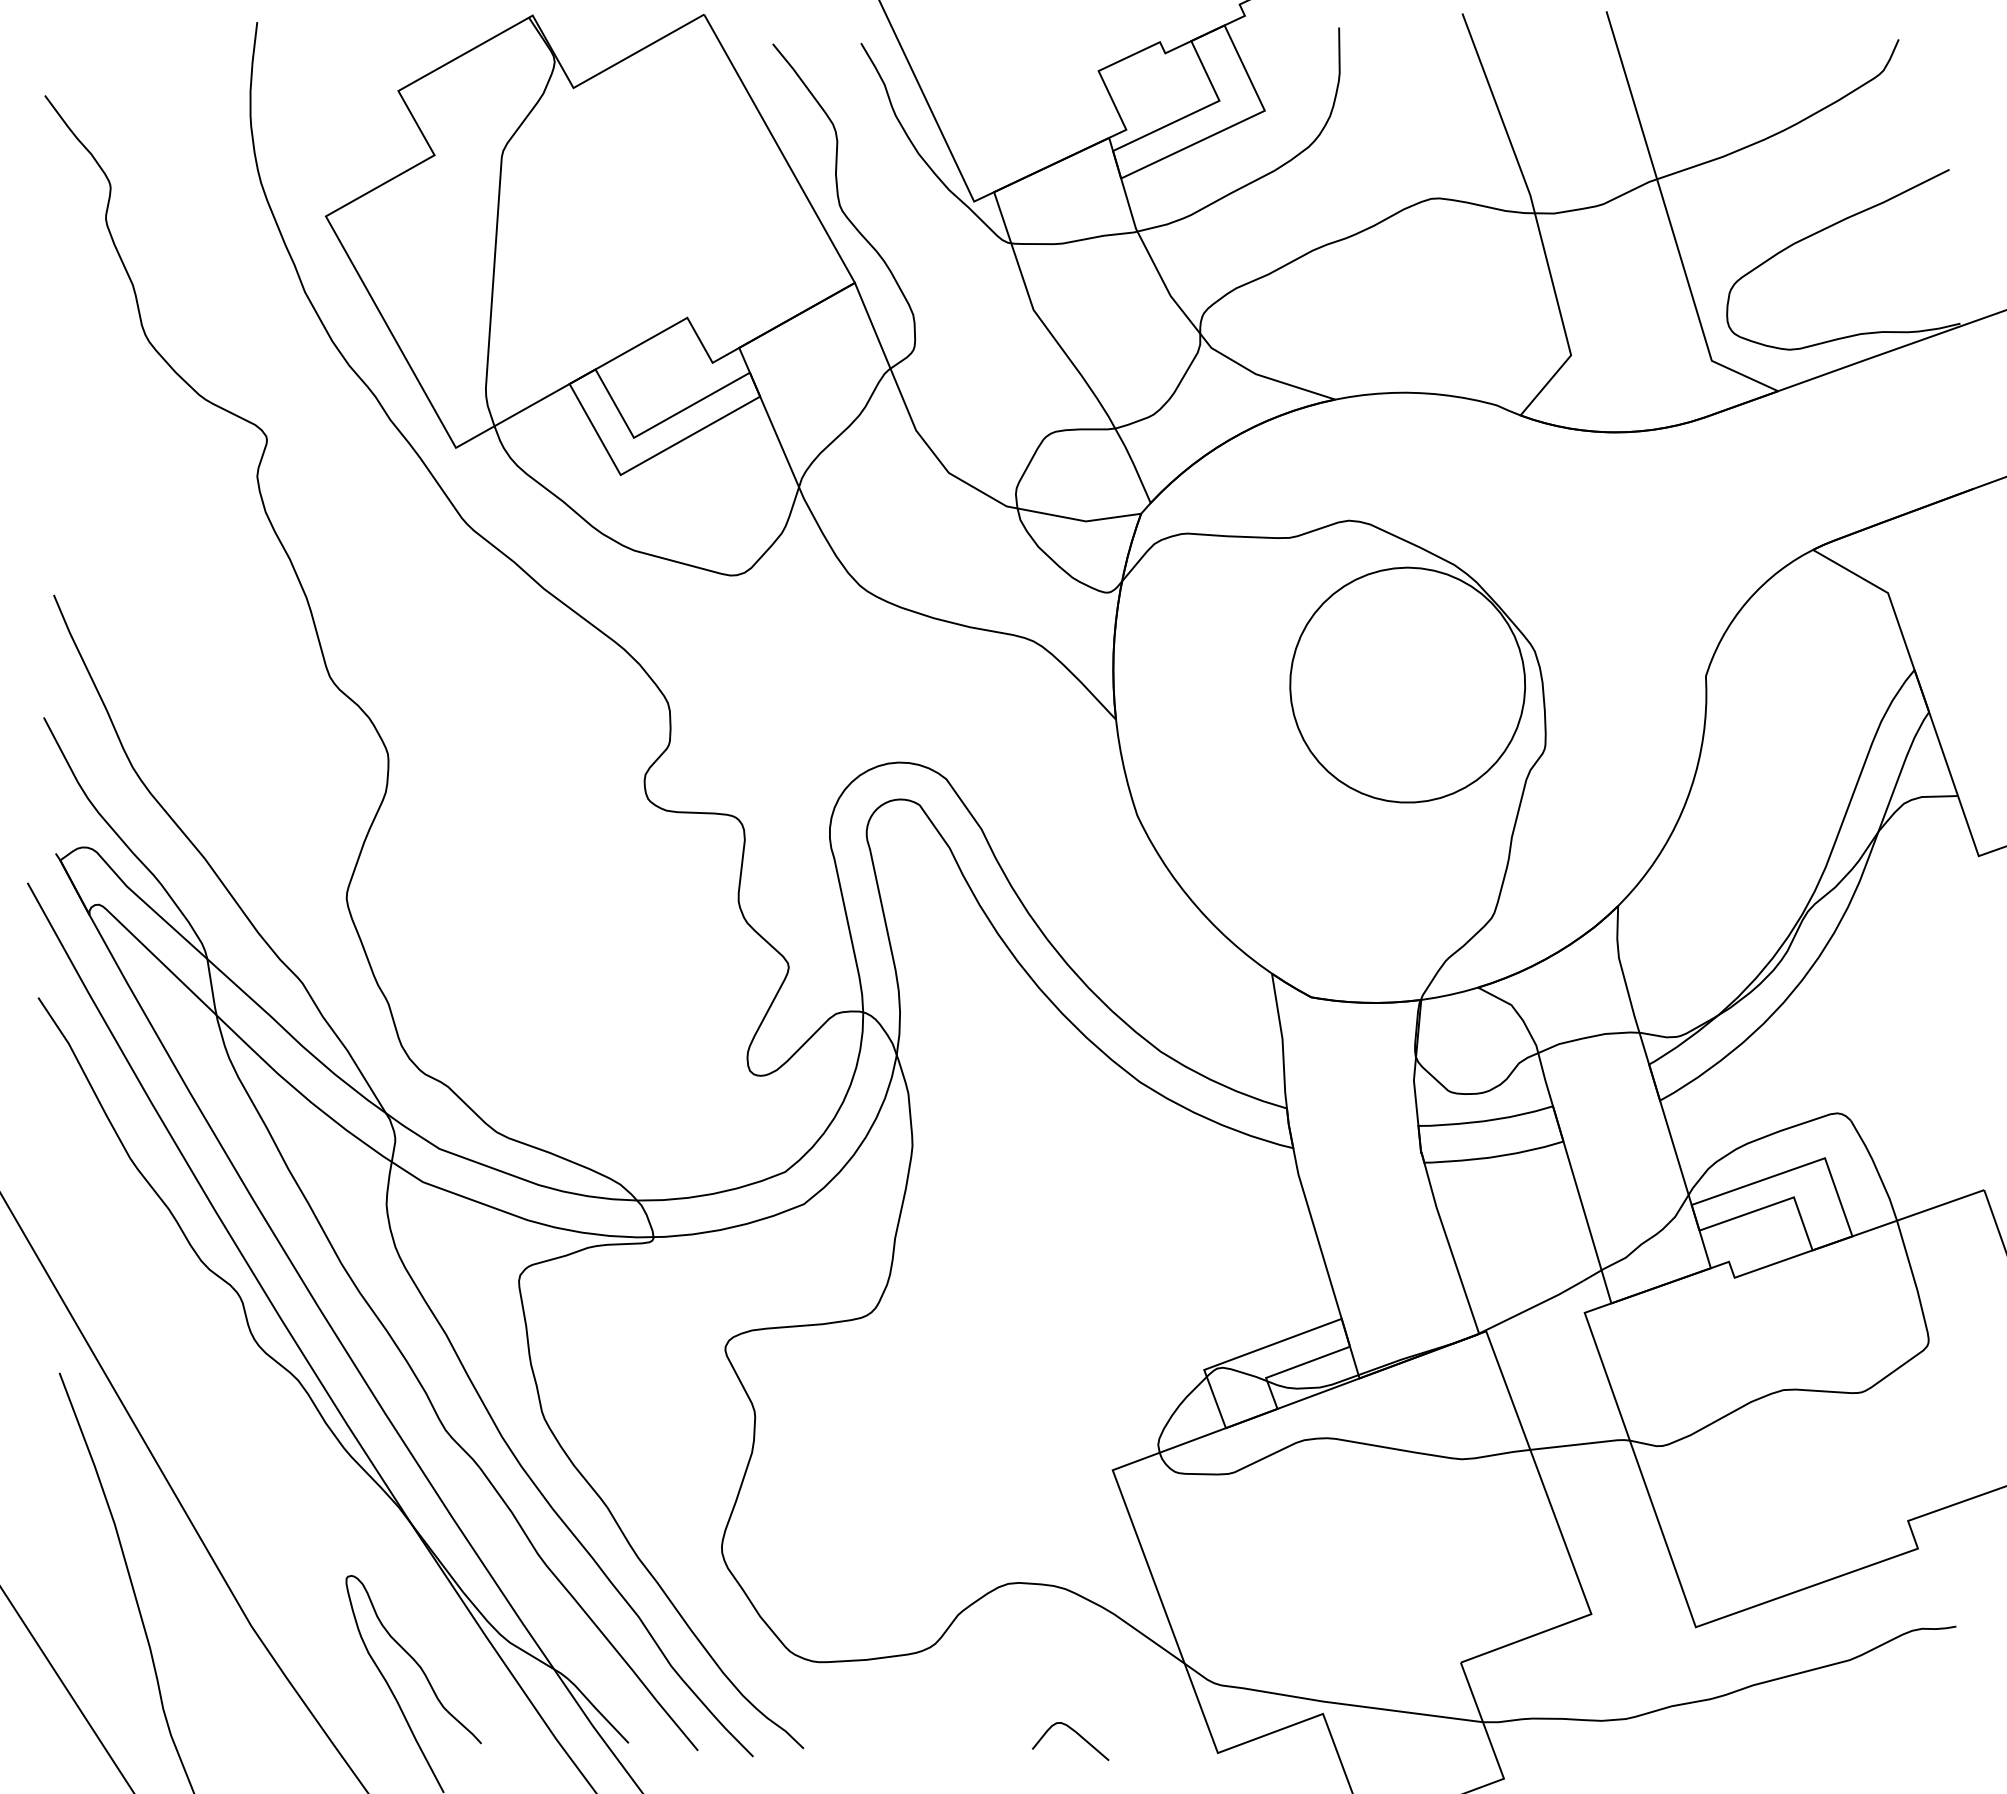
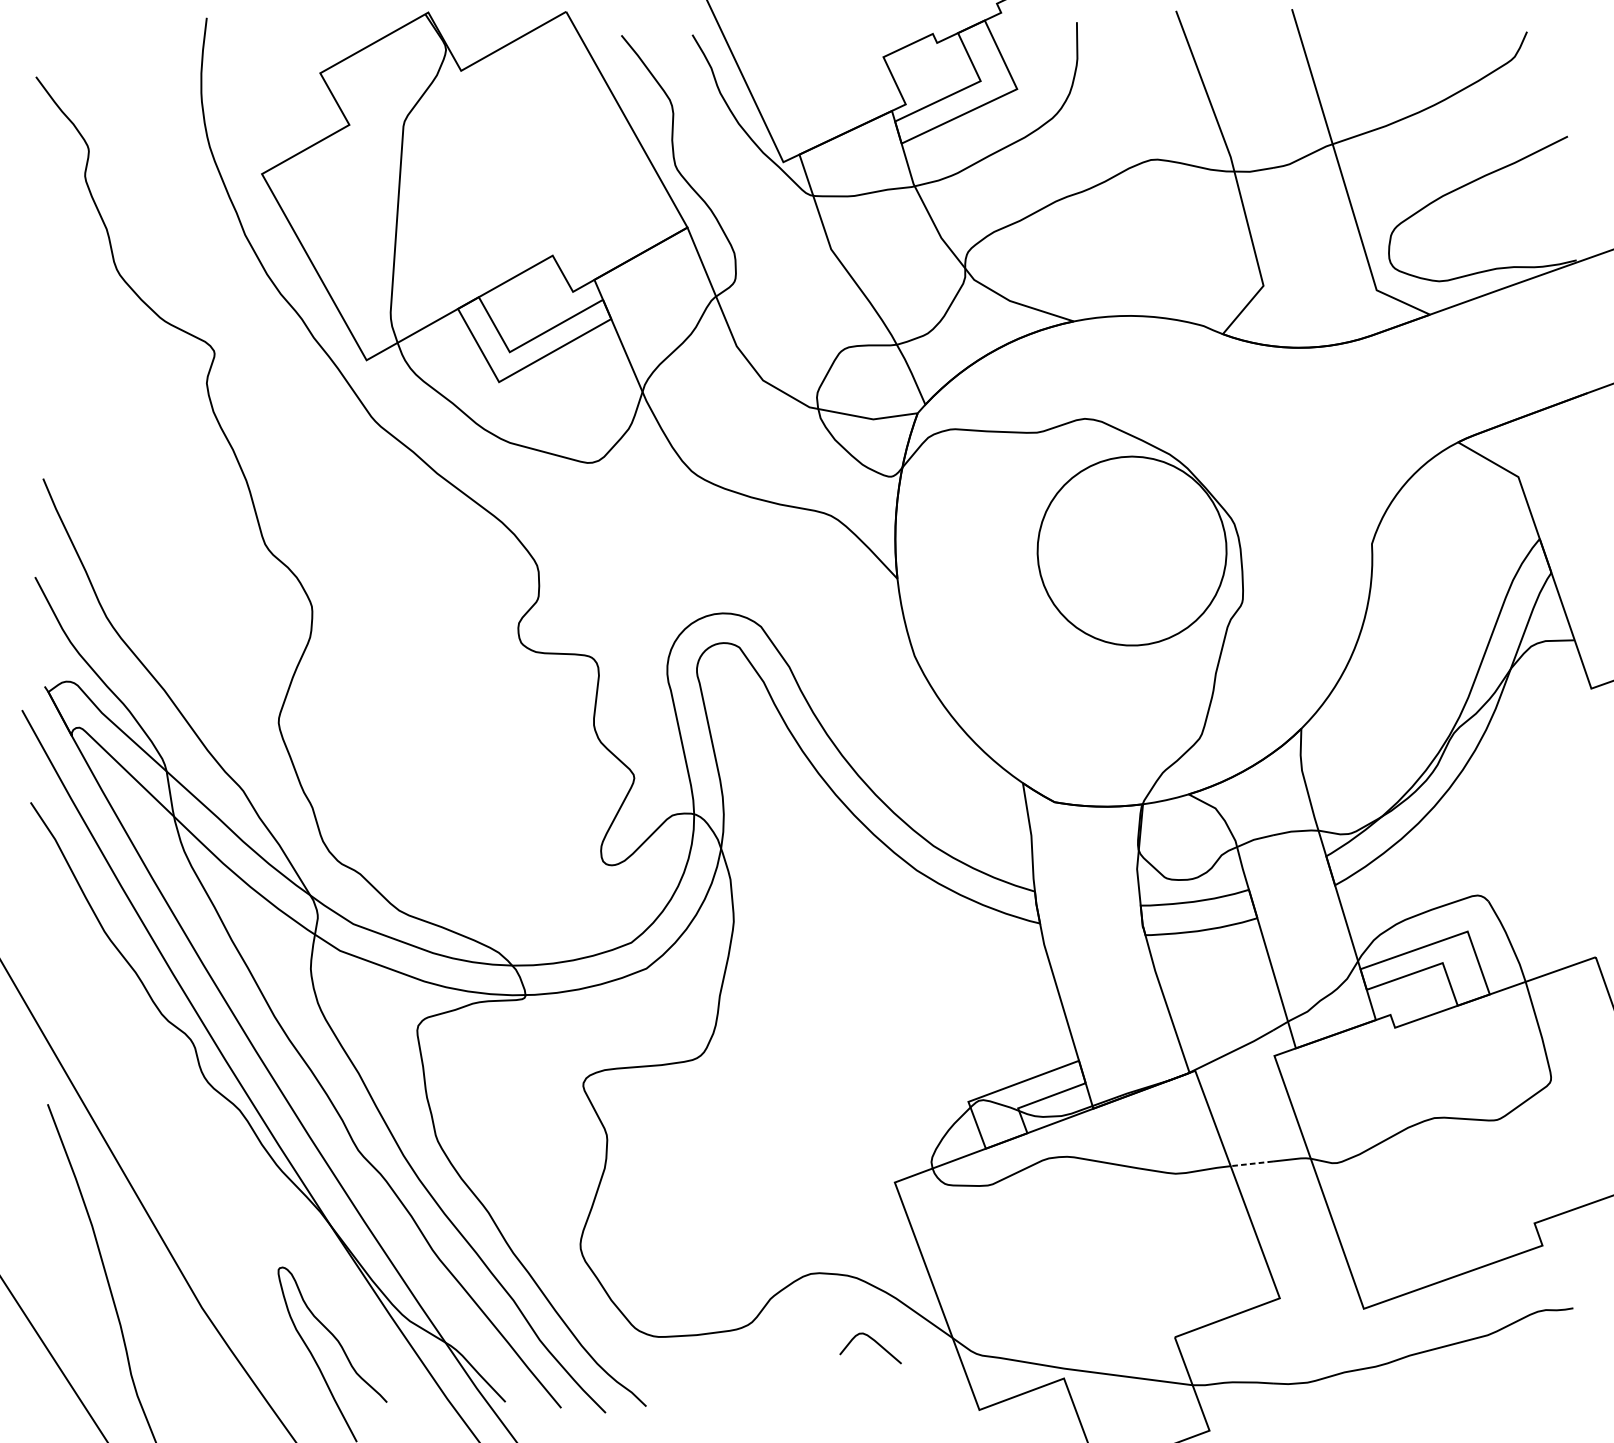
line: (1556, 1447) -> (1251, 1164), solid -> dashed
curve: (1074, 1732) -> (873, 1341), moved

